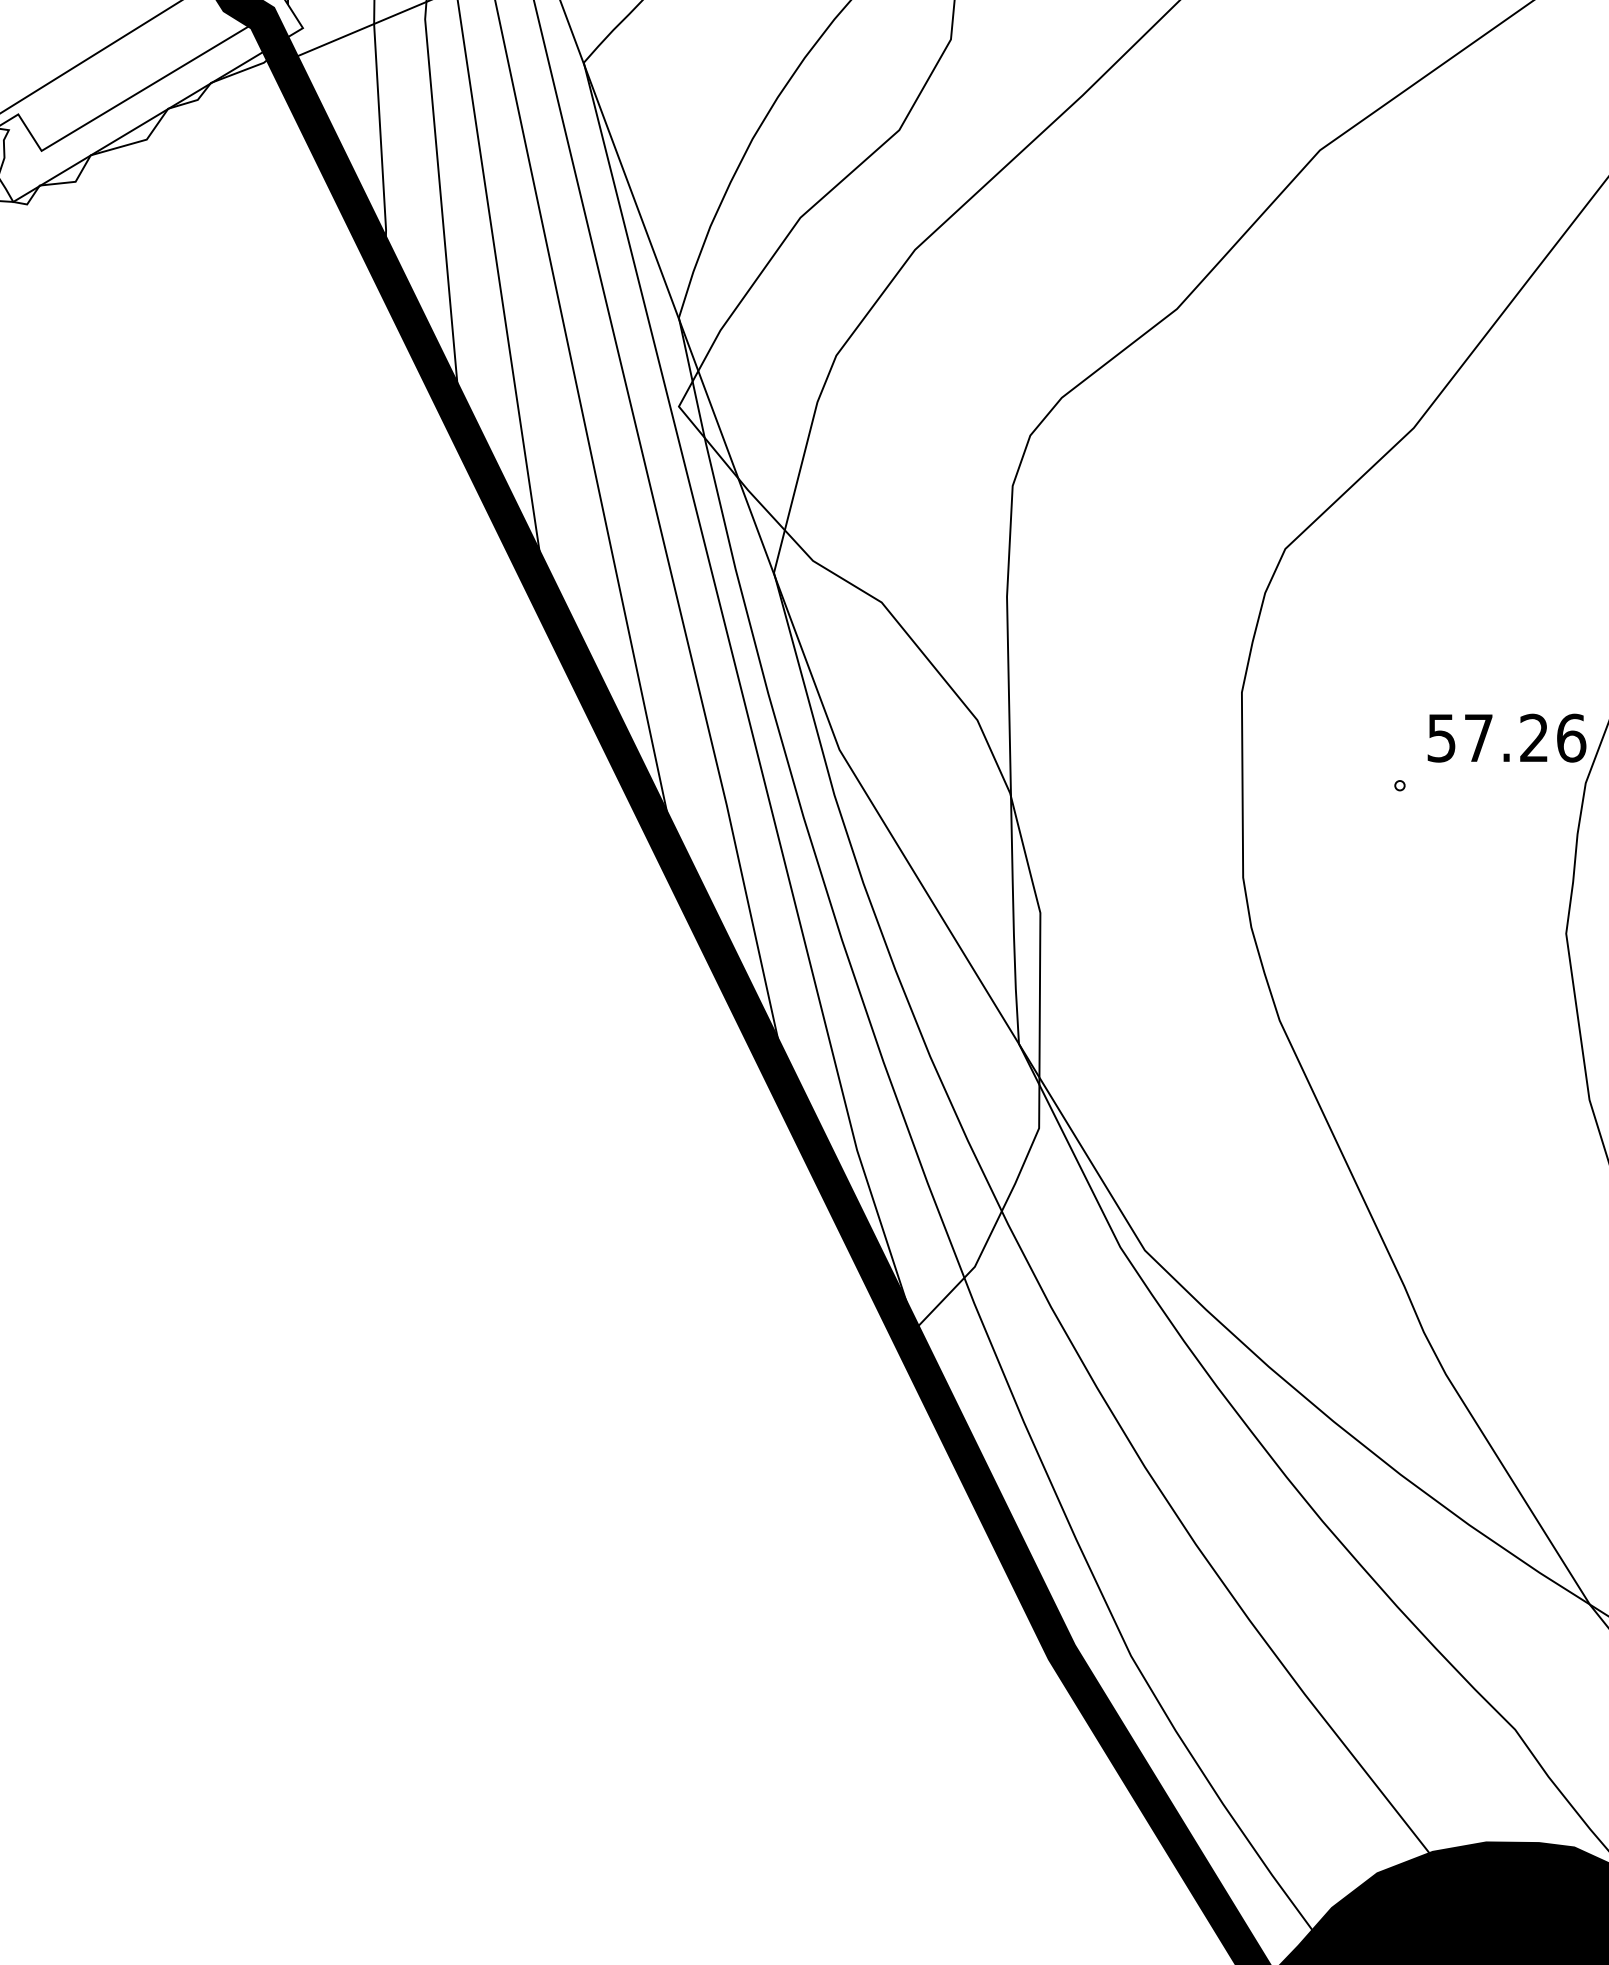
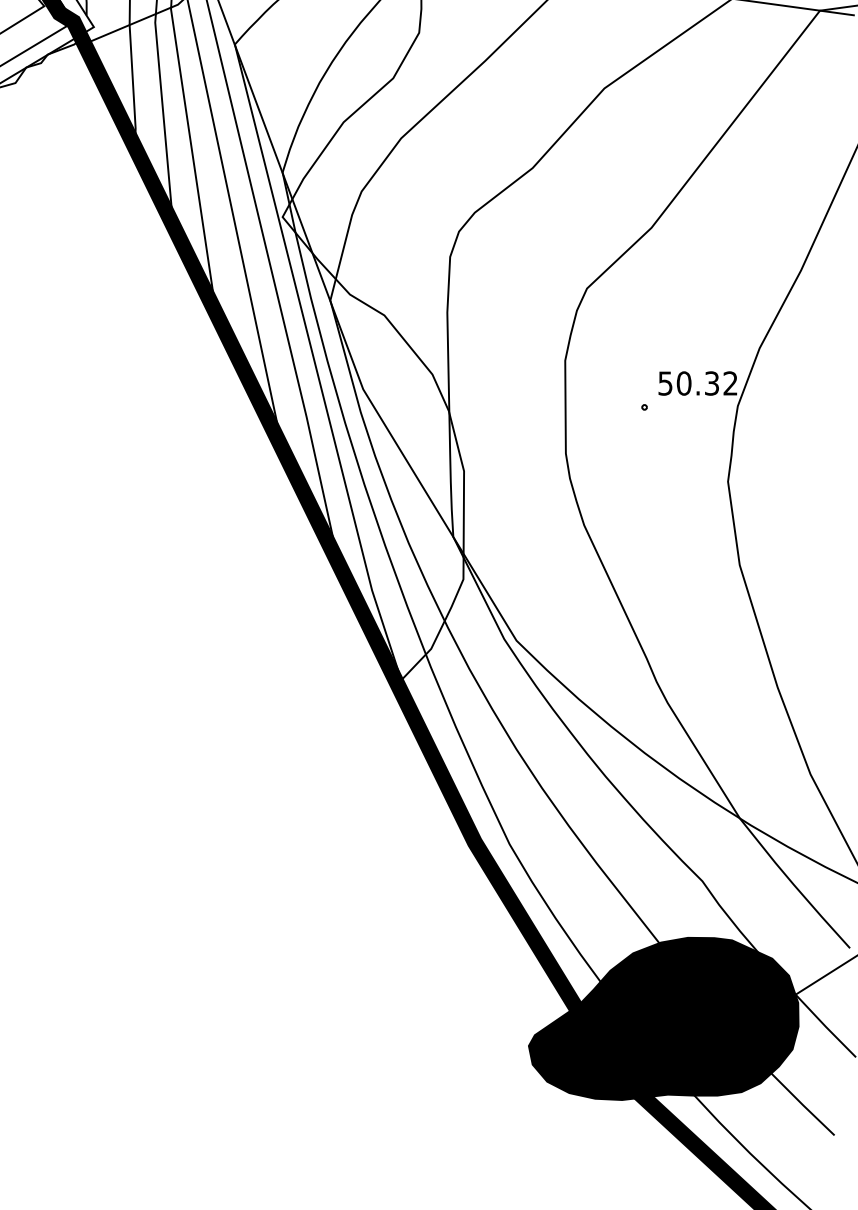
text: (1525, 738) -> (707, 383), 57.26 -> 50.32

